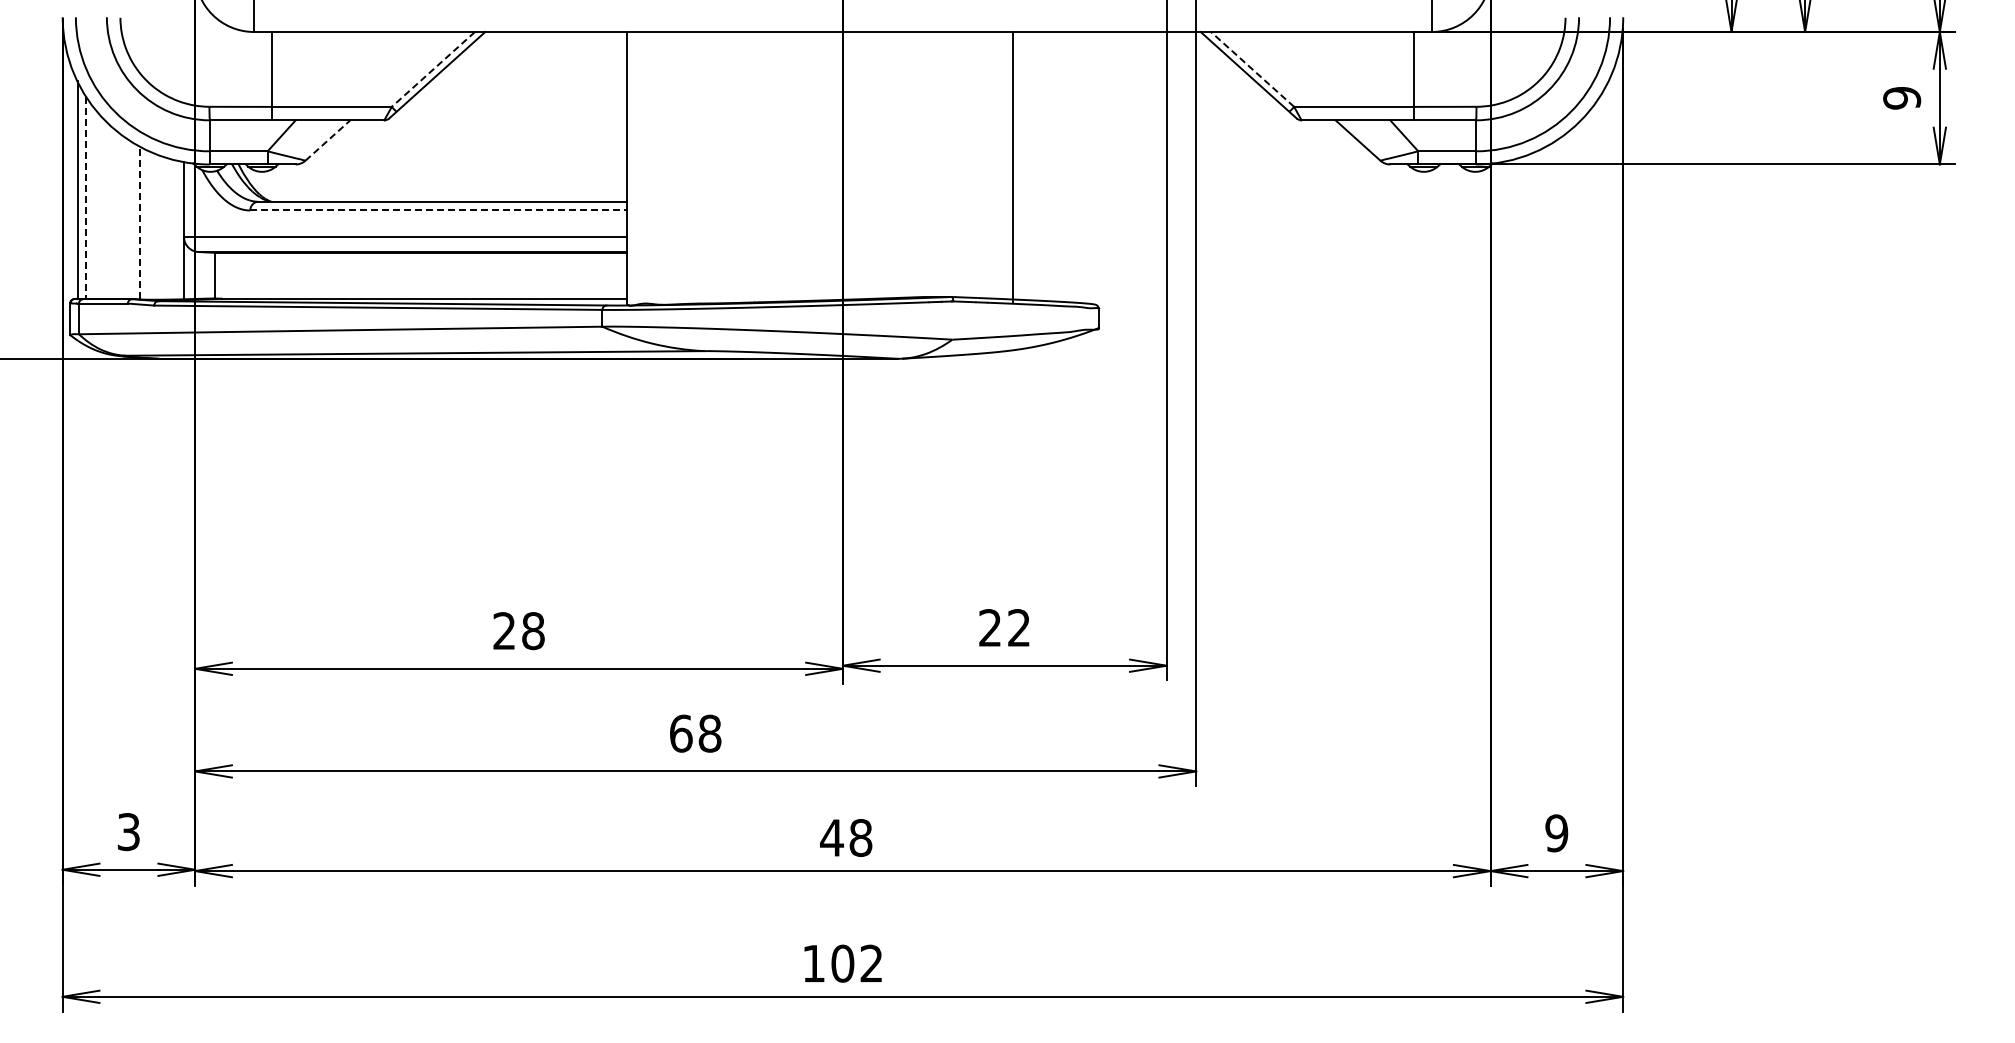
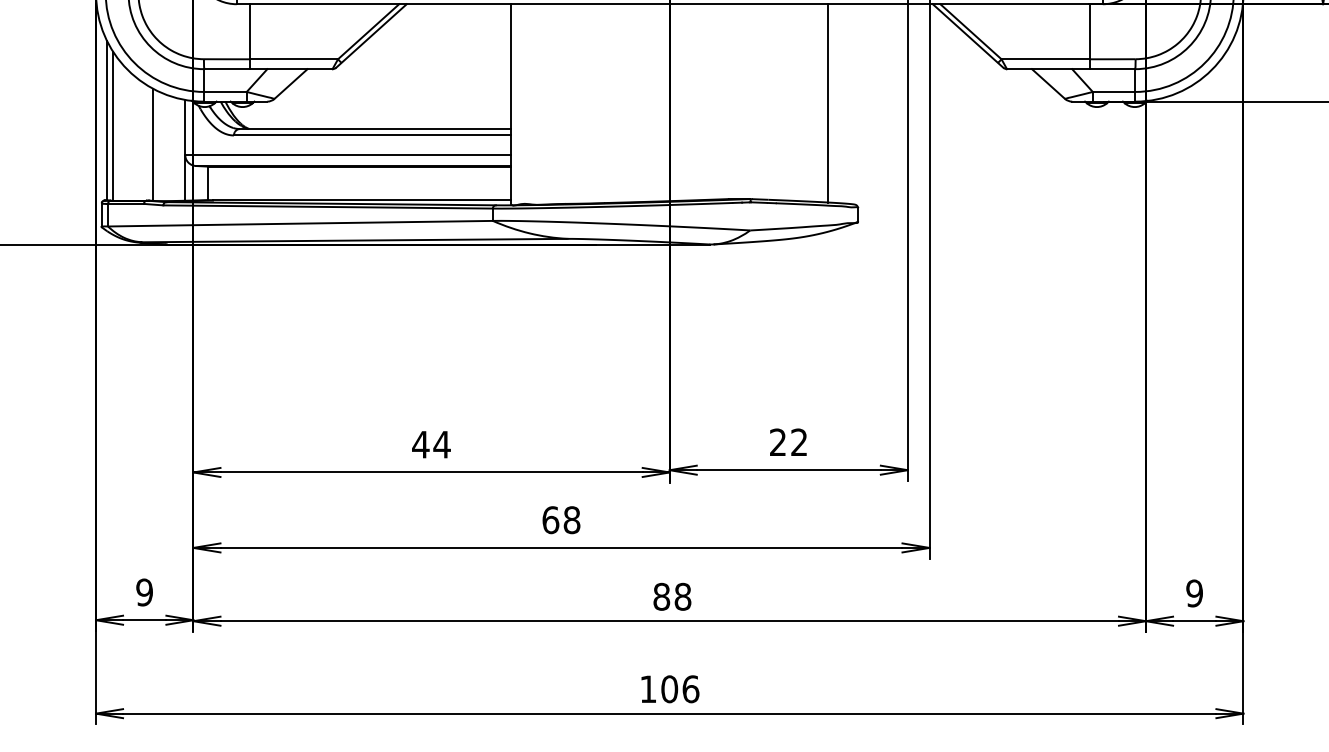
line: (433, 69) -> (368, 31), dashed -> solid
line: (1252, 69) -> (970, 31), dashed -> solid
line: (328, 140) -> (291, 84), dashed -> solid
line: (1012, 166) -> (828, 103), moved
line: (86, 198) -> (113, 126), dashed -> solid
line: (438, 210) -> (372, 135), dashed -> solid
line: (139, 222) -> (152, 144), dashed -> solid
text: (518, 631) -> (431, 445), 28 -> 44
text: (128, 831) -> (144, 592), 3 -> 9
text: (831, 837) -> (661, 596), 48 -> 88
text: (871, 963) -> (690, 689), 102 -> 106

